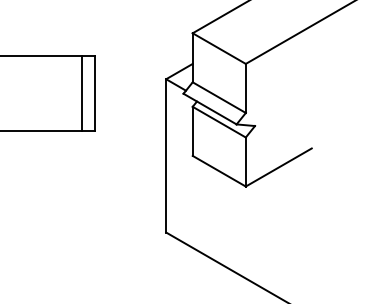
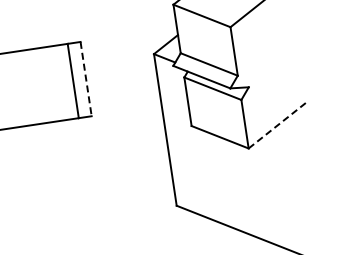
line: (95, 93) -> (86, 78), solid -> dashed
line: (279, 167) -> (279, 124), solid -> dashed

